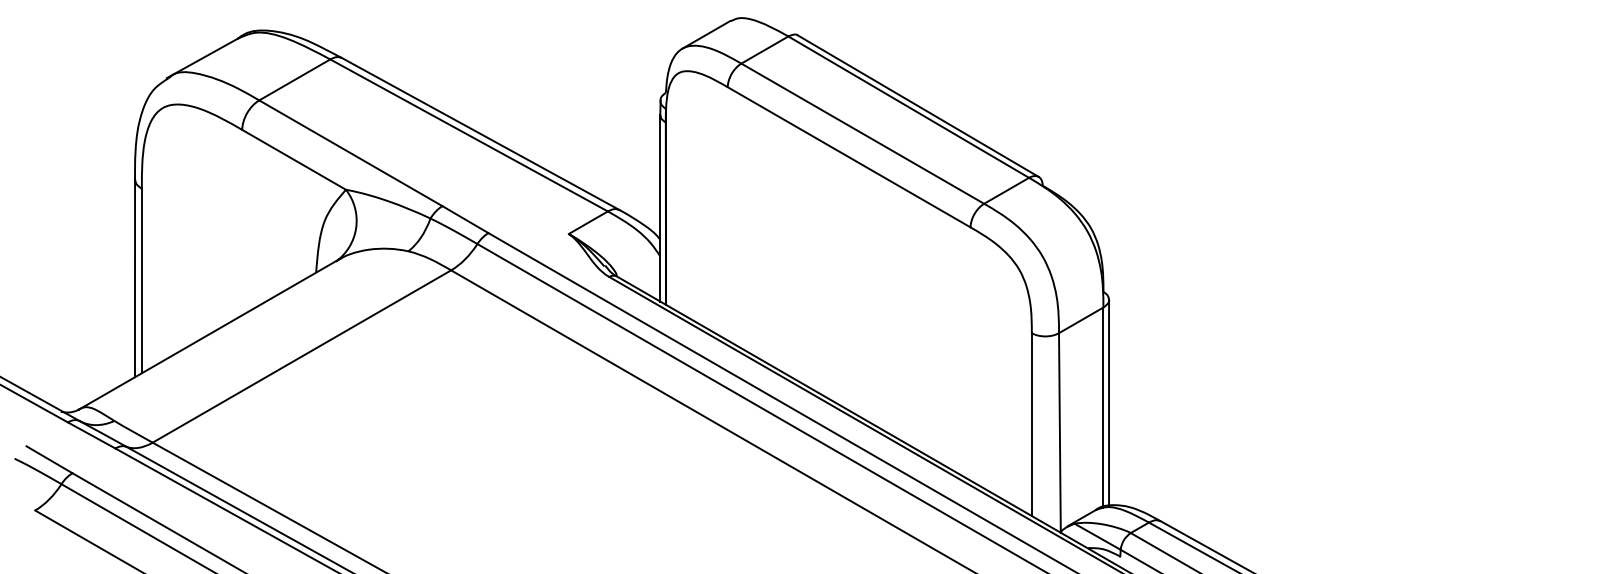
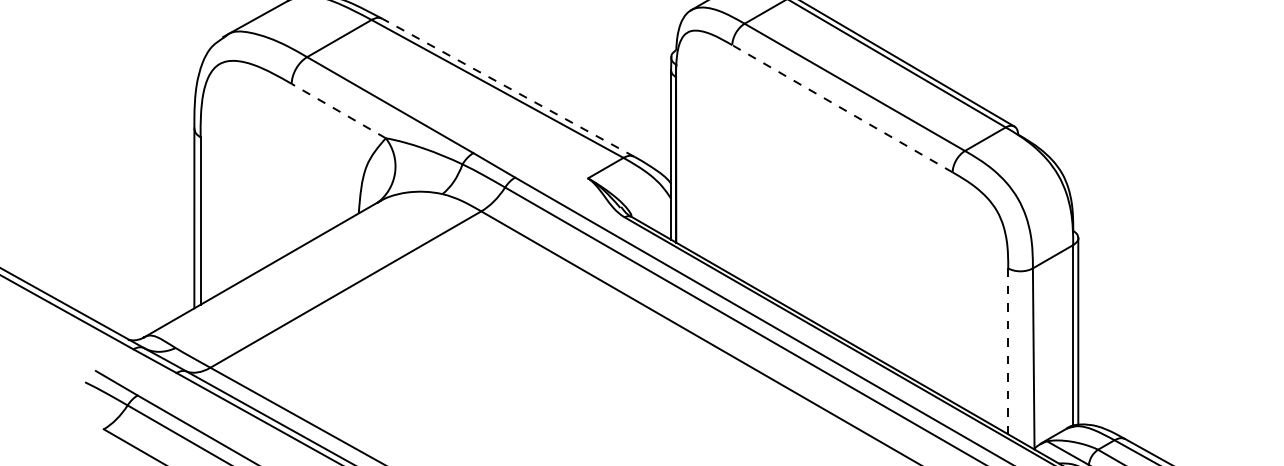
line: (480, 133) -> (507, 87), solid -> dashed
line: (848, 157) -> (841, 108), solid -> dashed
line: (294, 159) -> (339, 110), solid -> dashed
line: (1031, 424) -> (1007, 351), solid -> dashed

